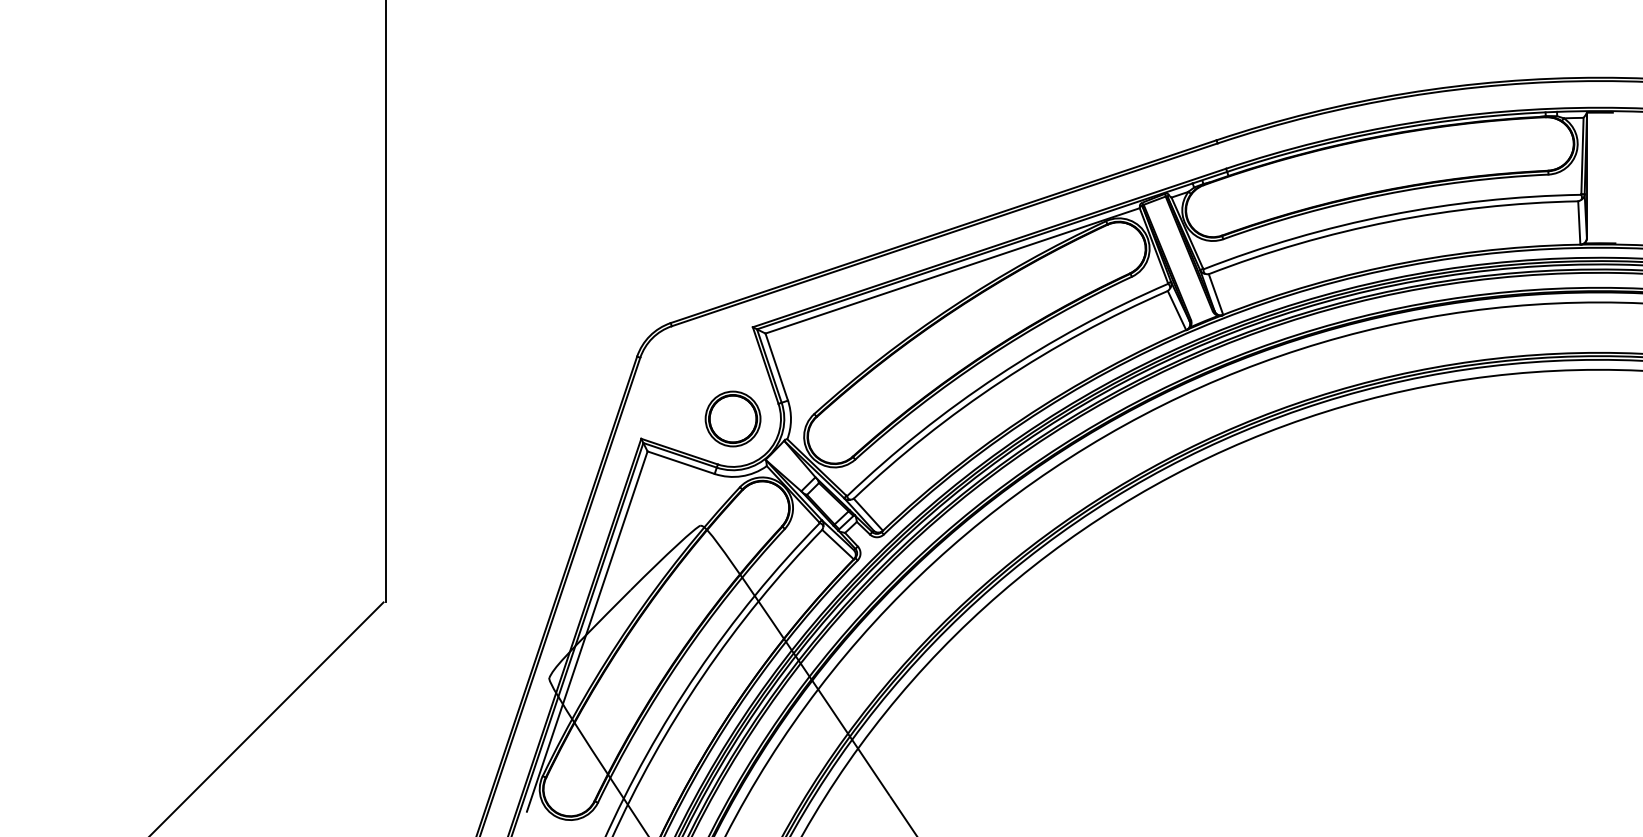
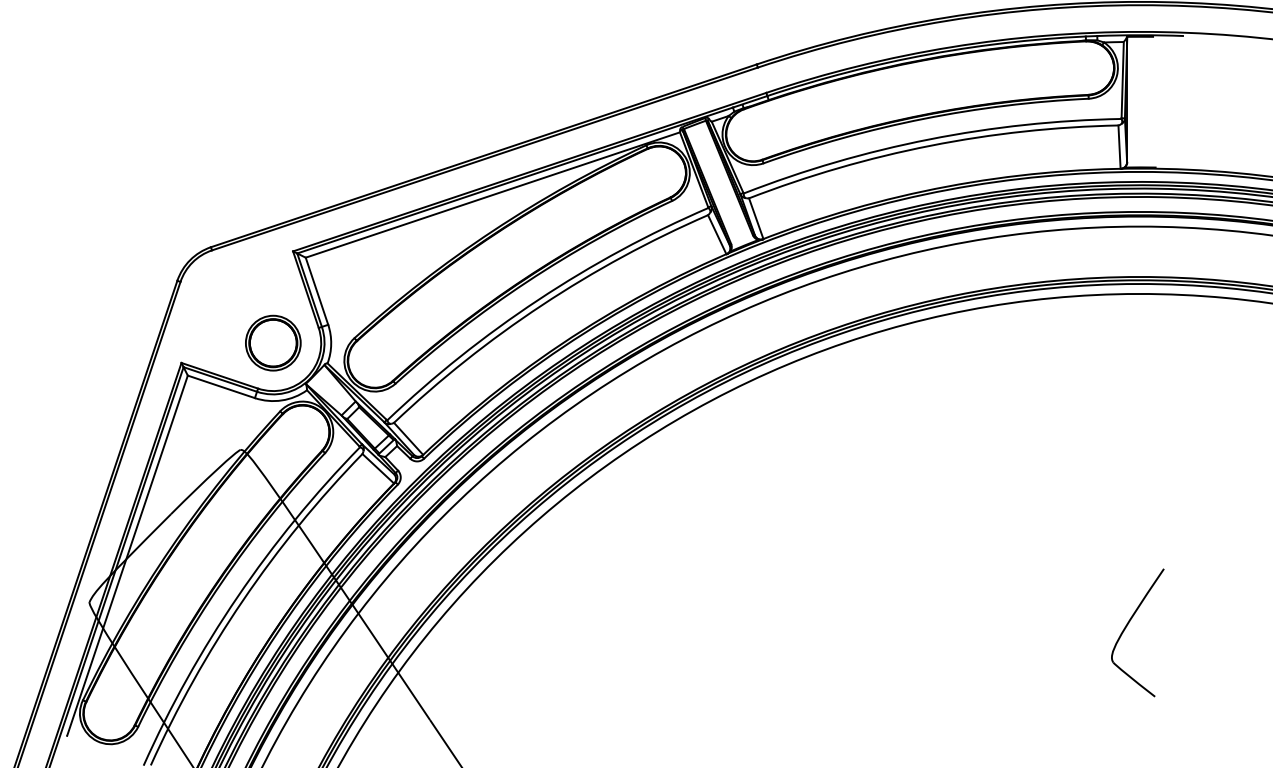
part: (1588, 700) -> (1128, 624), added

